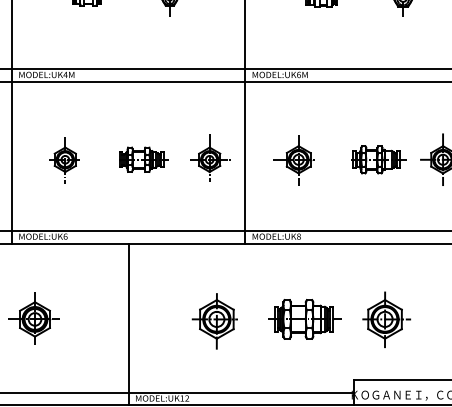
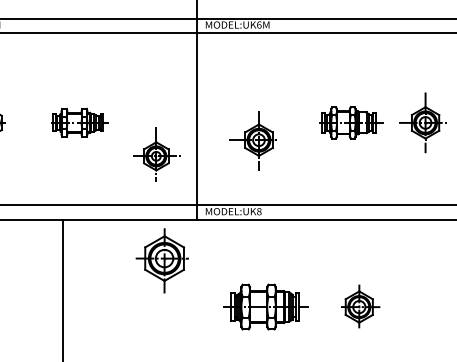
part: (210, 157) -> (157, 153), moved
part: (293, 160) -> (253, 141), moved
part: (386, 319) -> (360, 307), size x0.7
part: (214, 321) -> (161, 261), moved

